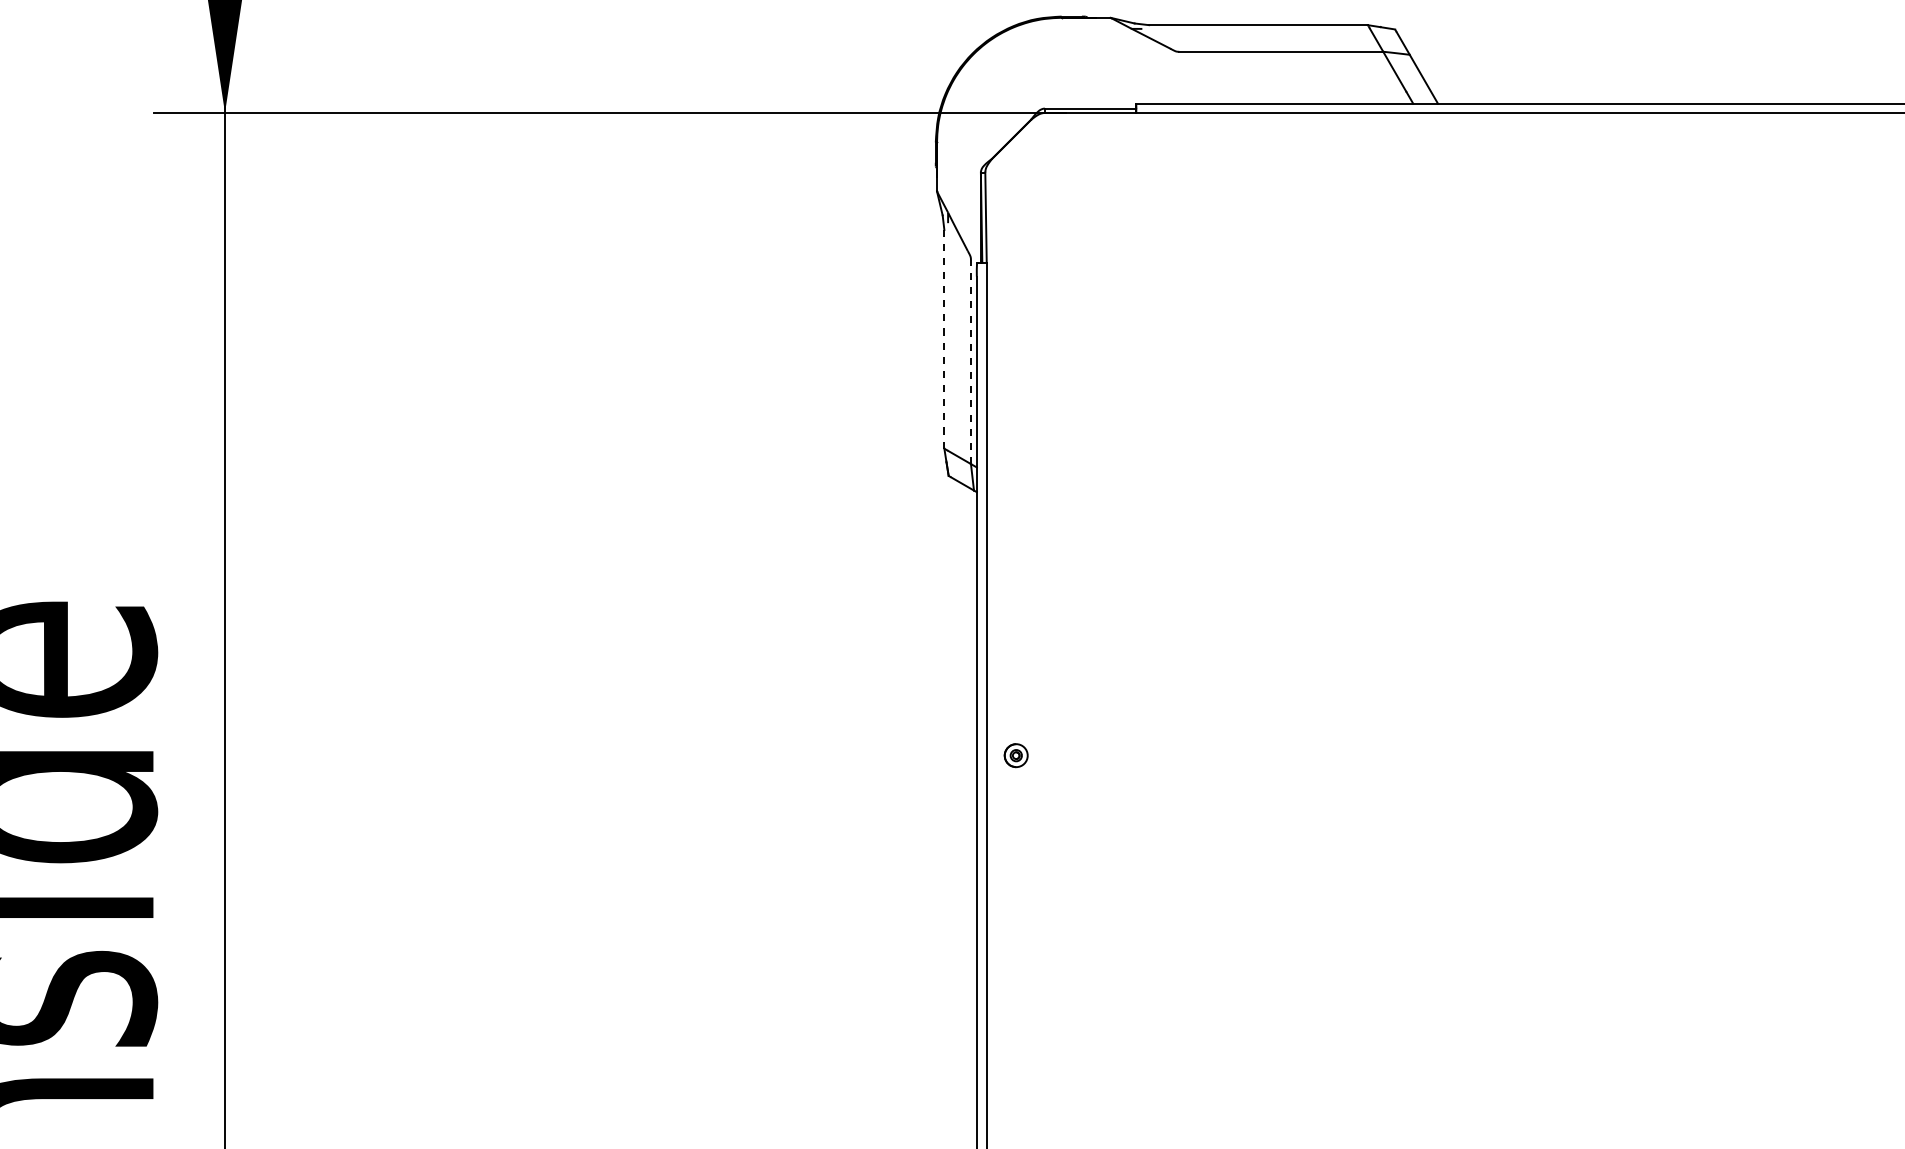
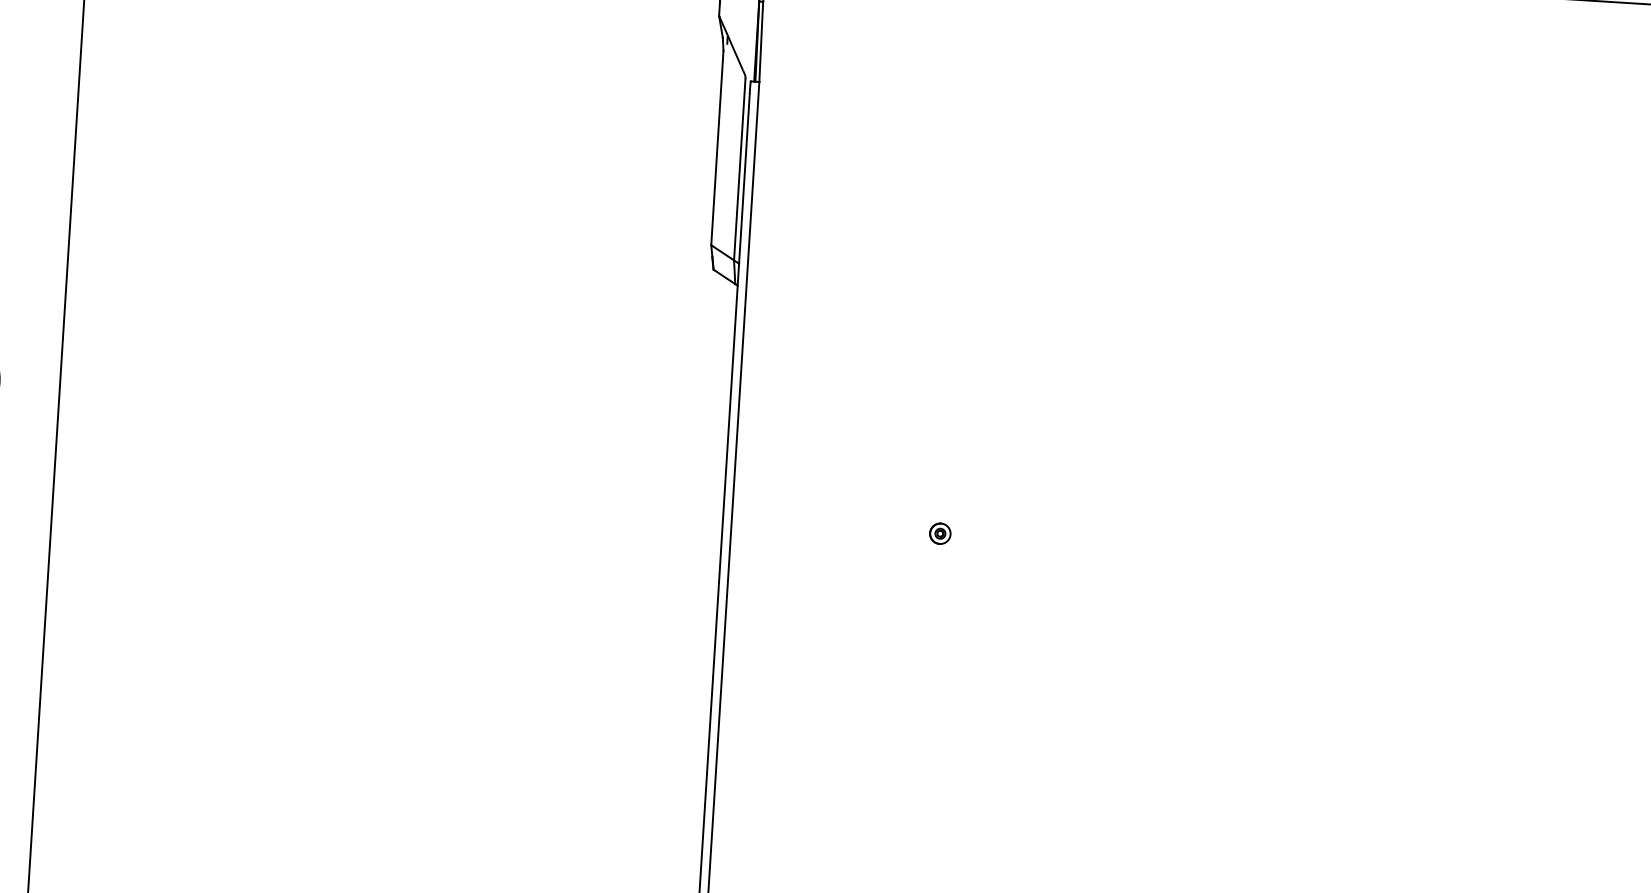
line: (944, 338) -> (717, 147), dashed -> solid
line: (970, 362) -> (739, 170), dashed -> solid
part: (1015, 755) -> (939, 533), moved

